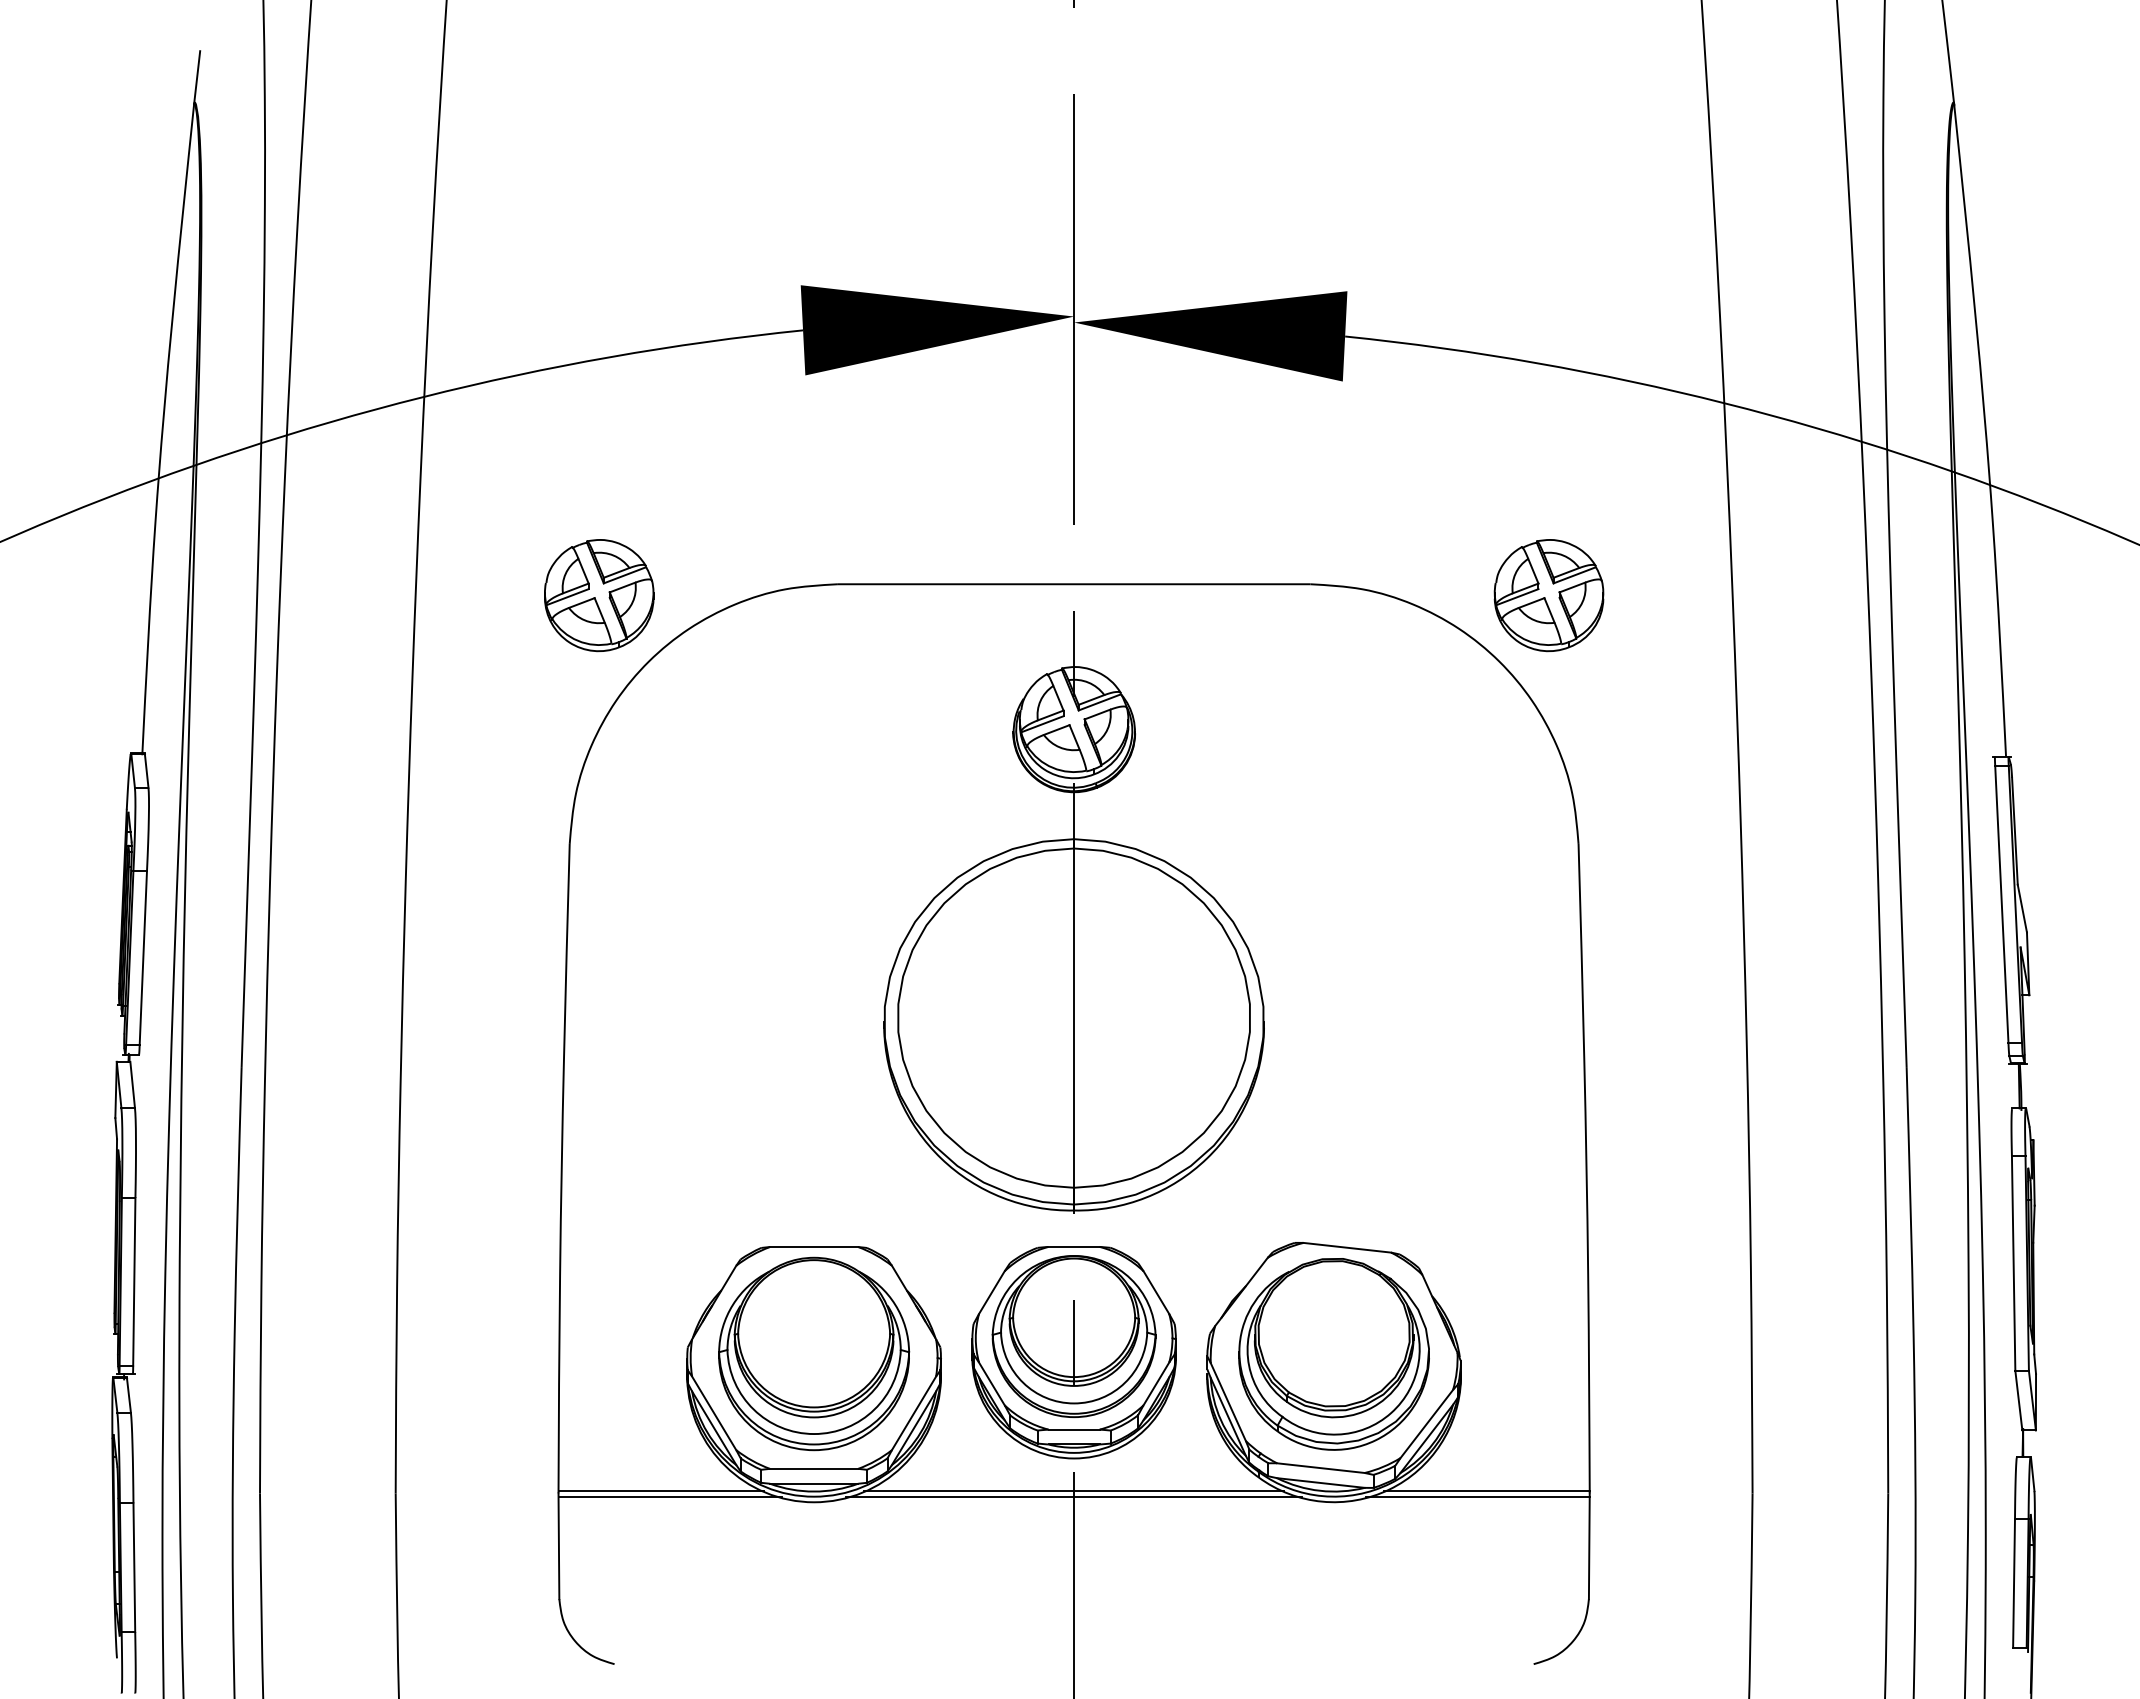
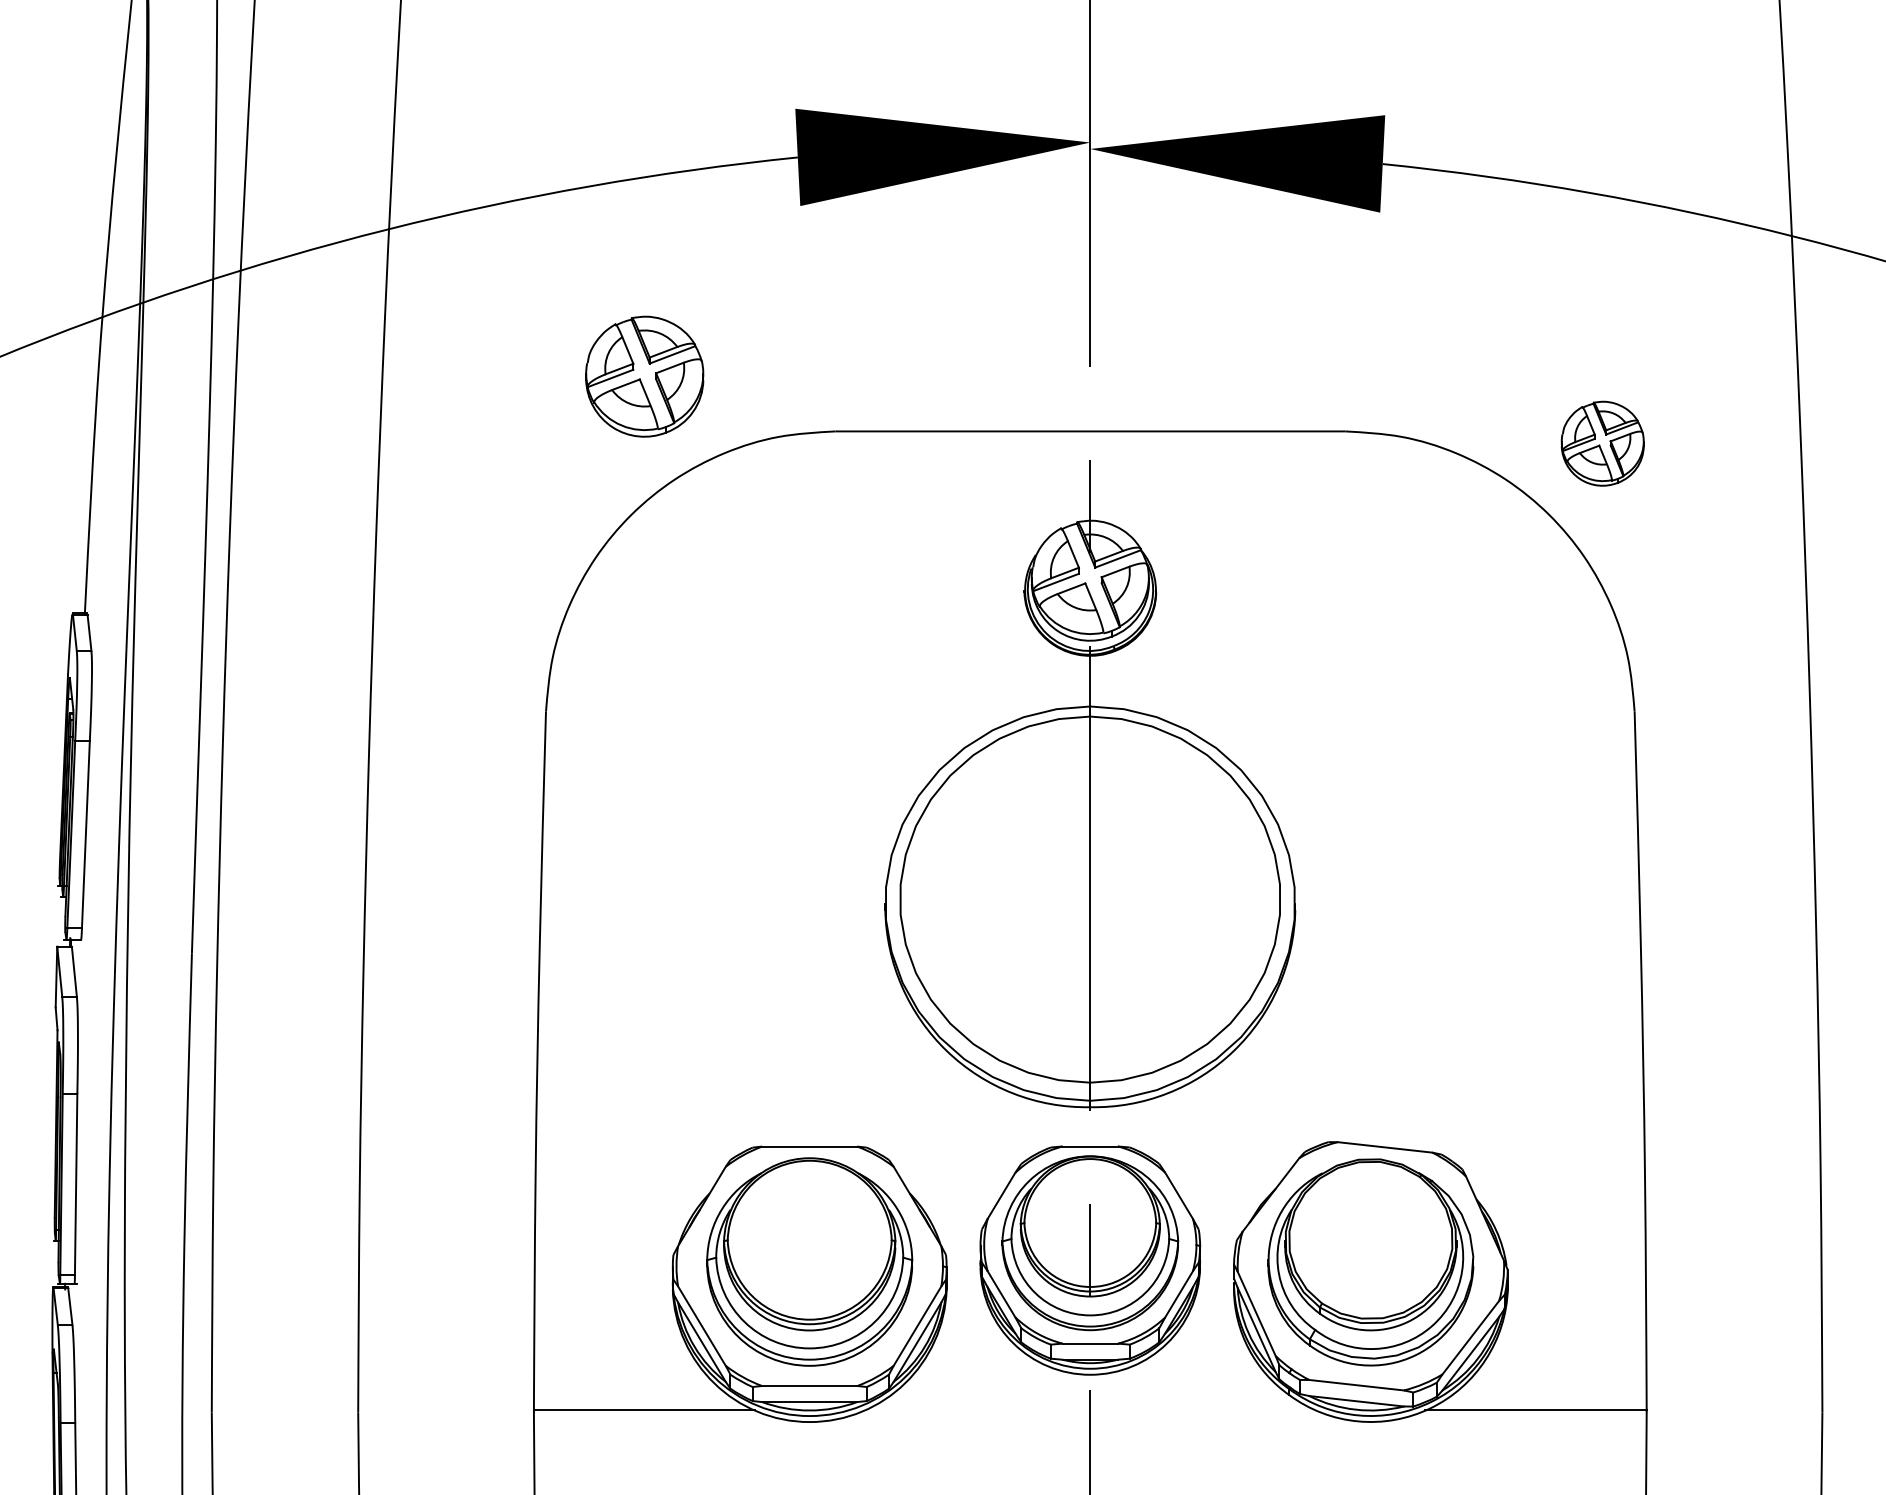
part: (599, 595) -> (645, 376), moved
part: (1548, 595) -> (1602, 443), size x0.7
line: (1073, 1491) -> (1089, 1410), removed
line: (670, 1497) -> (654, 1416), removed
line: (1074, 1497) -> (1090, 1416), removed
line: (1477, 1497) -> (1525, 1416), removed

